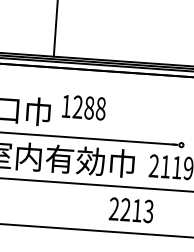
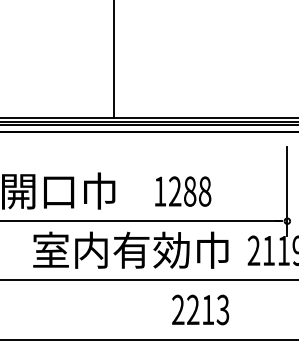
text: (84, 107) -> (183, 191), moved
line: (183, 122) -> (287, 191), added
text: (131, 209) -> (200, 309), moved

